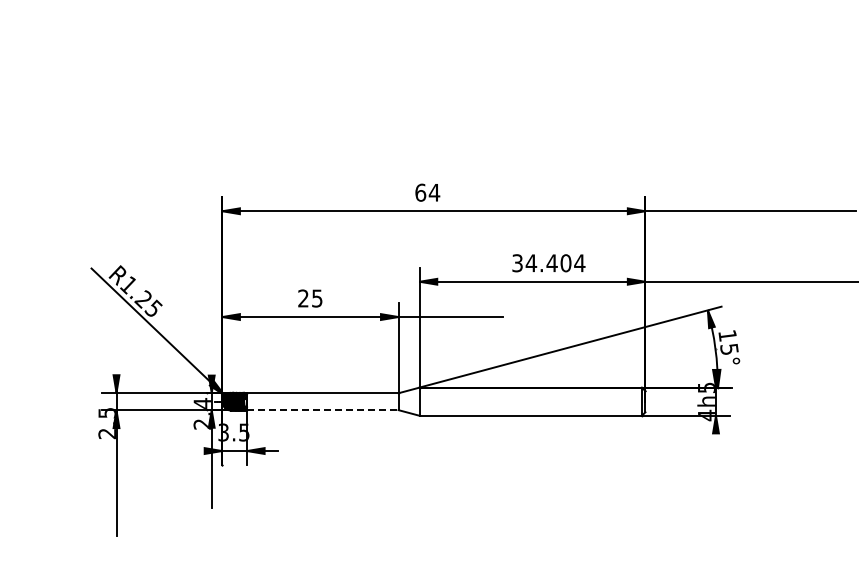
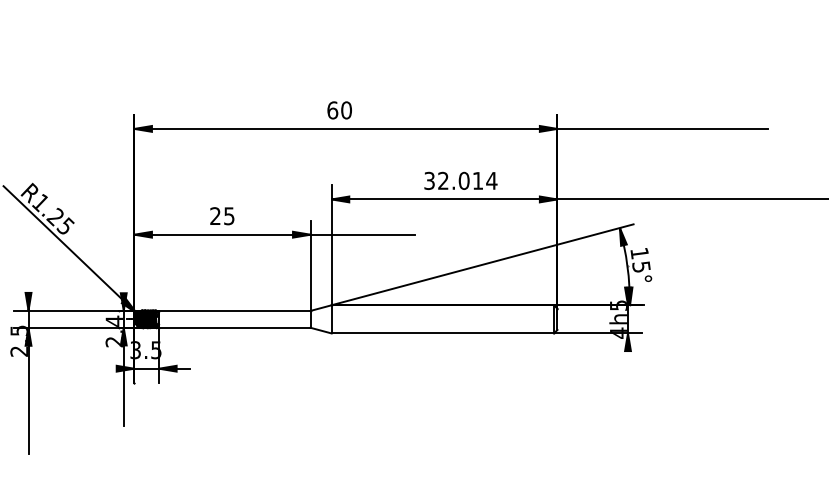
text: (434, 192) -> (346, 110), 64 -> 60
text: (548, 263) -> (460, 181), 34.404 -> 32.014
line: (322, 410) -> (234, 328), dashed -> solid

